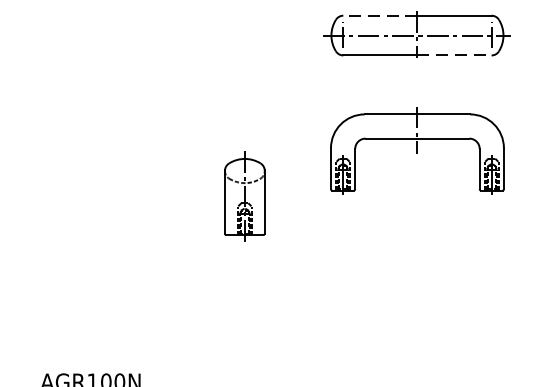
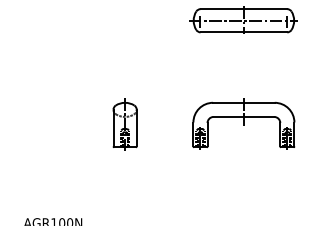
line: (380, 16) -> (222, 9), dashed -> solid
line: (454, 55) -> (265, 32), dashed -> solid
part: (416, 149) -> (243, 123), moved
part: (243, 196) -> (124, 124), moved

